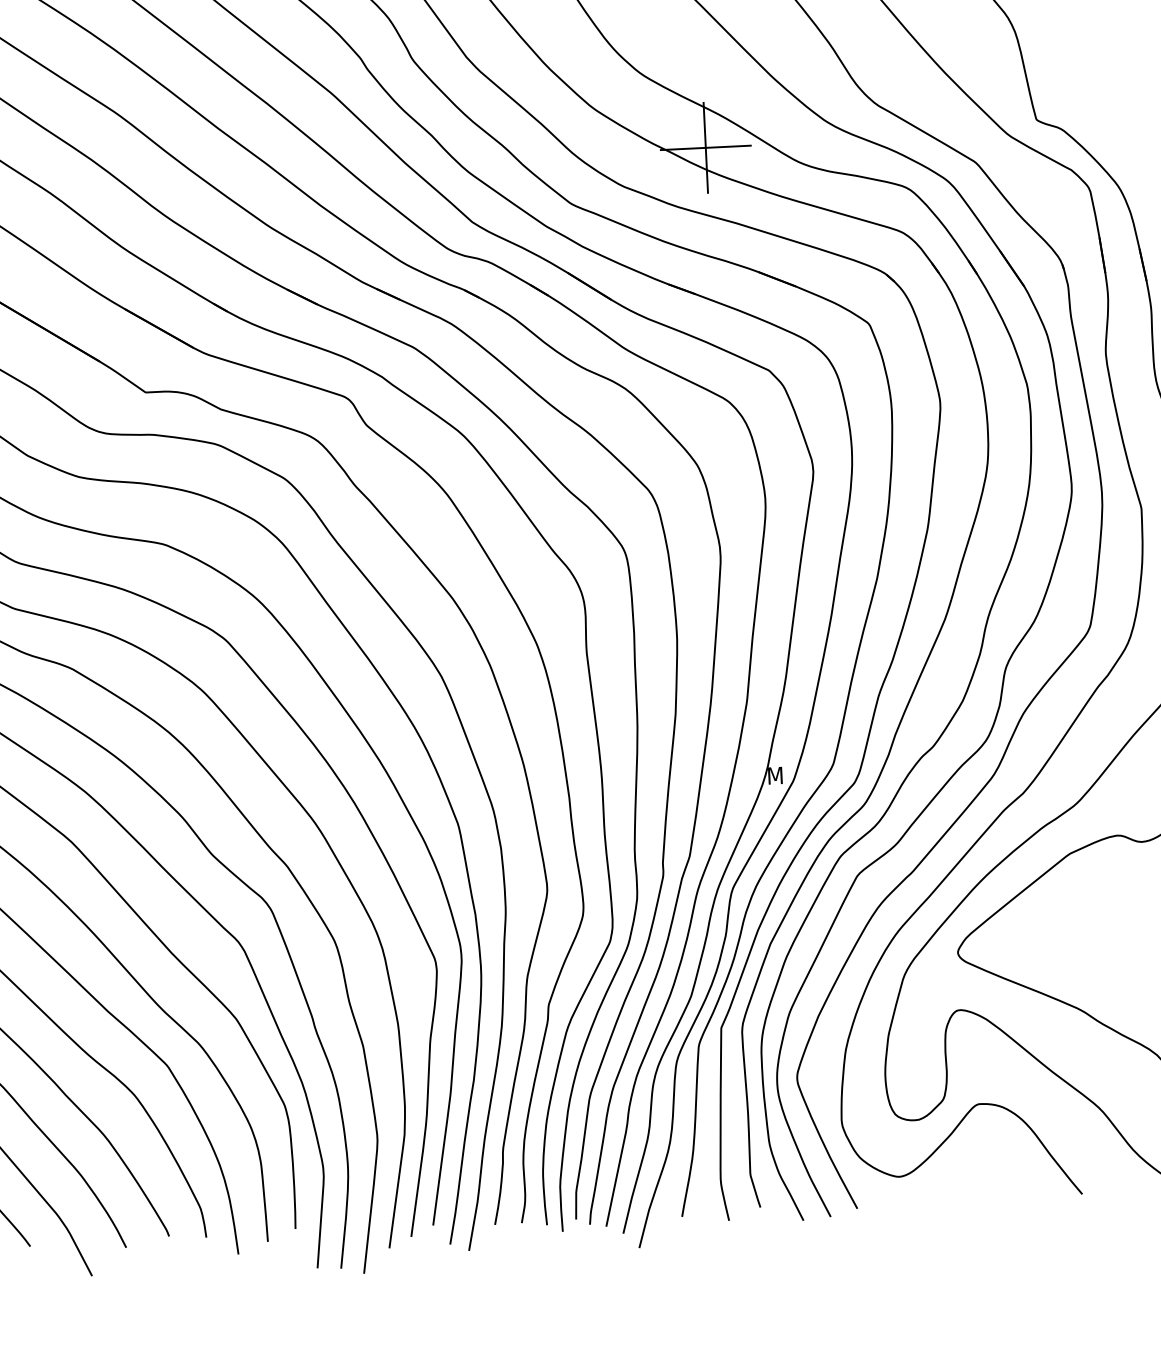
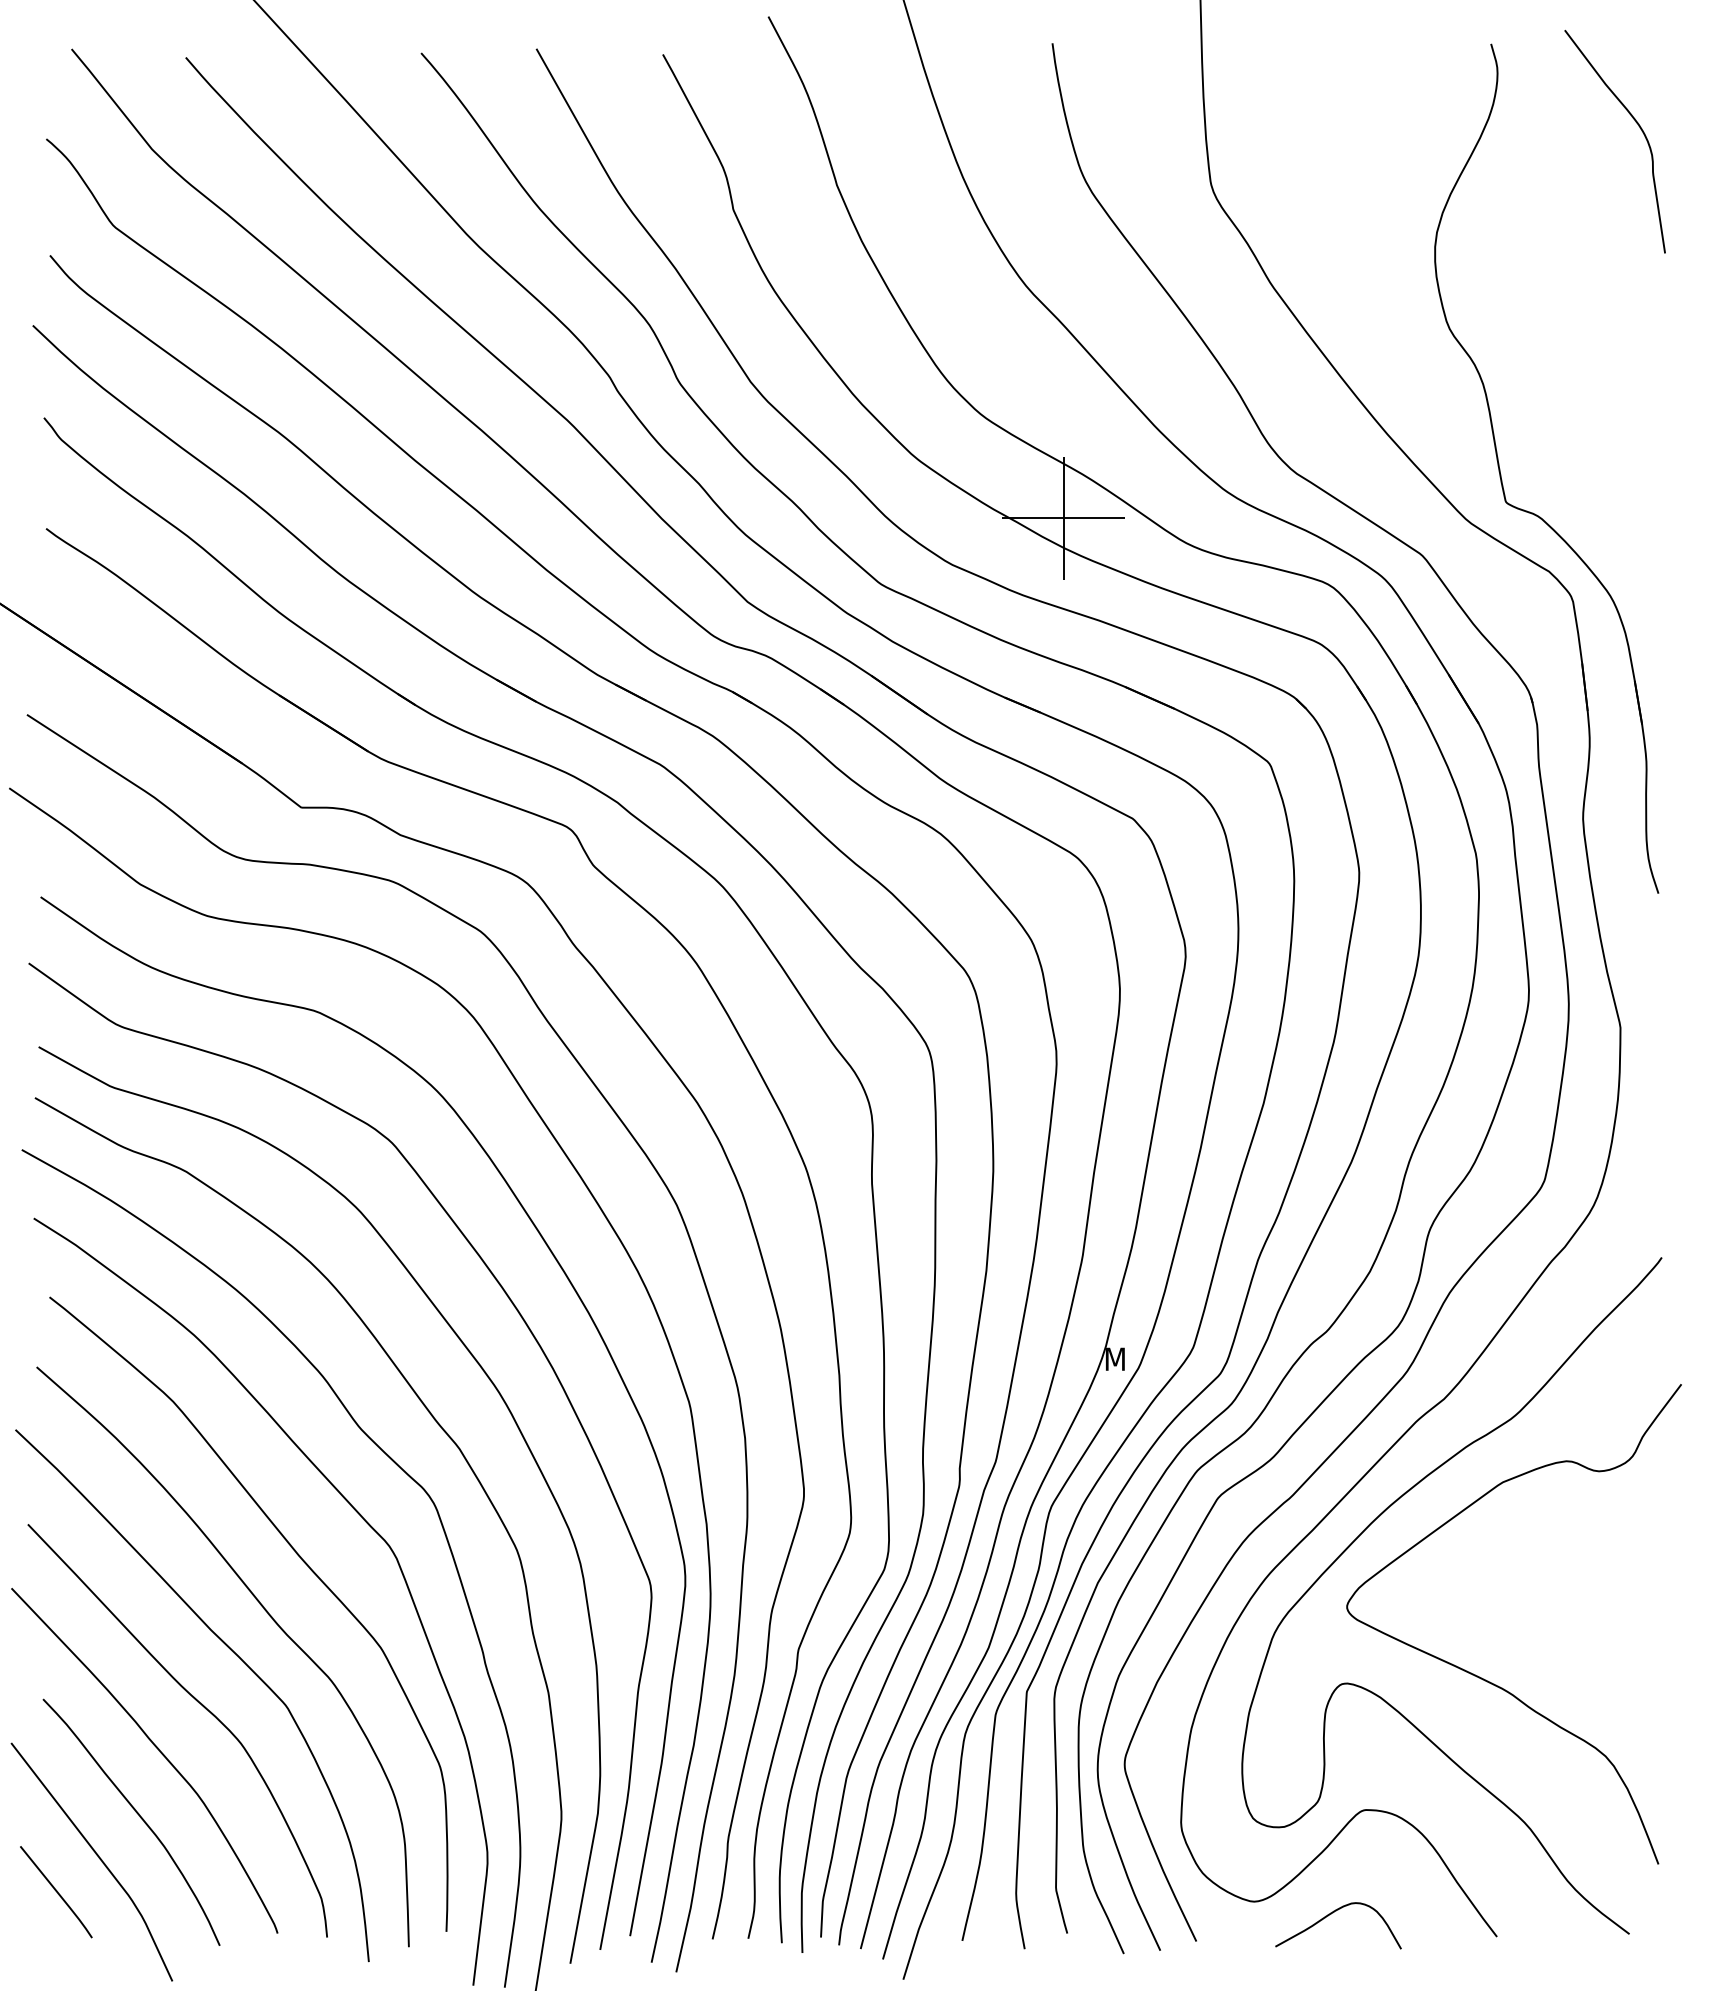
curve: (959, 1182) -> (1333, 1913), added

